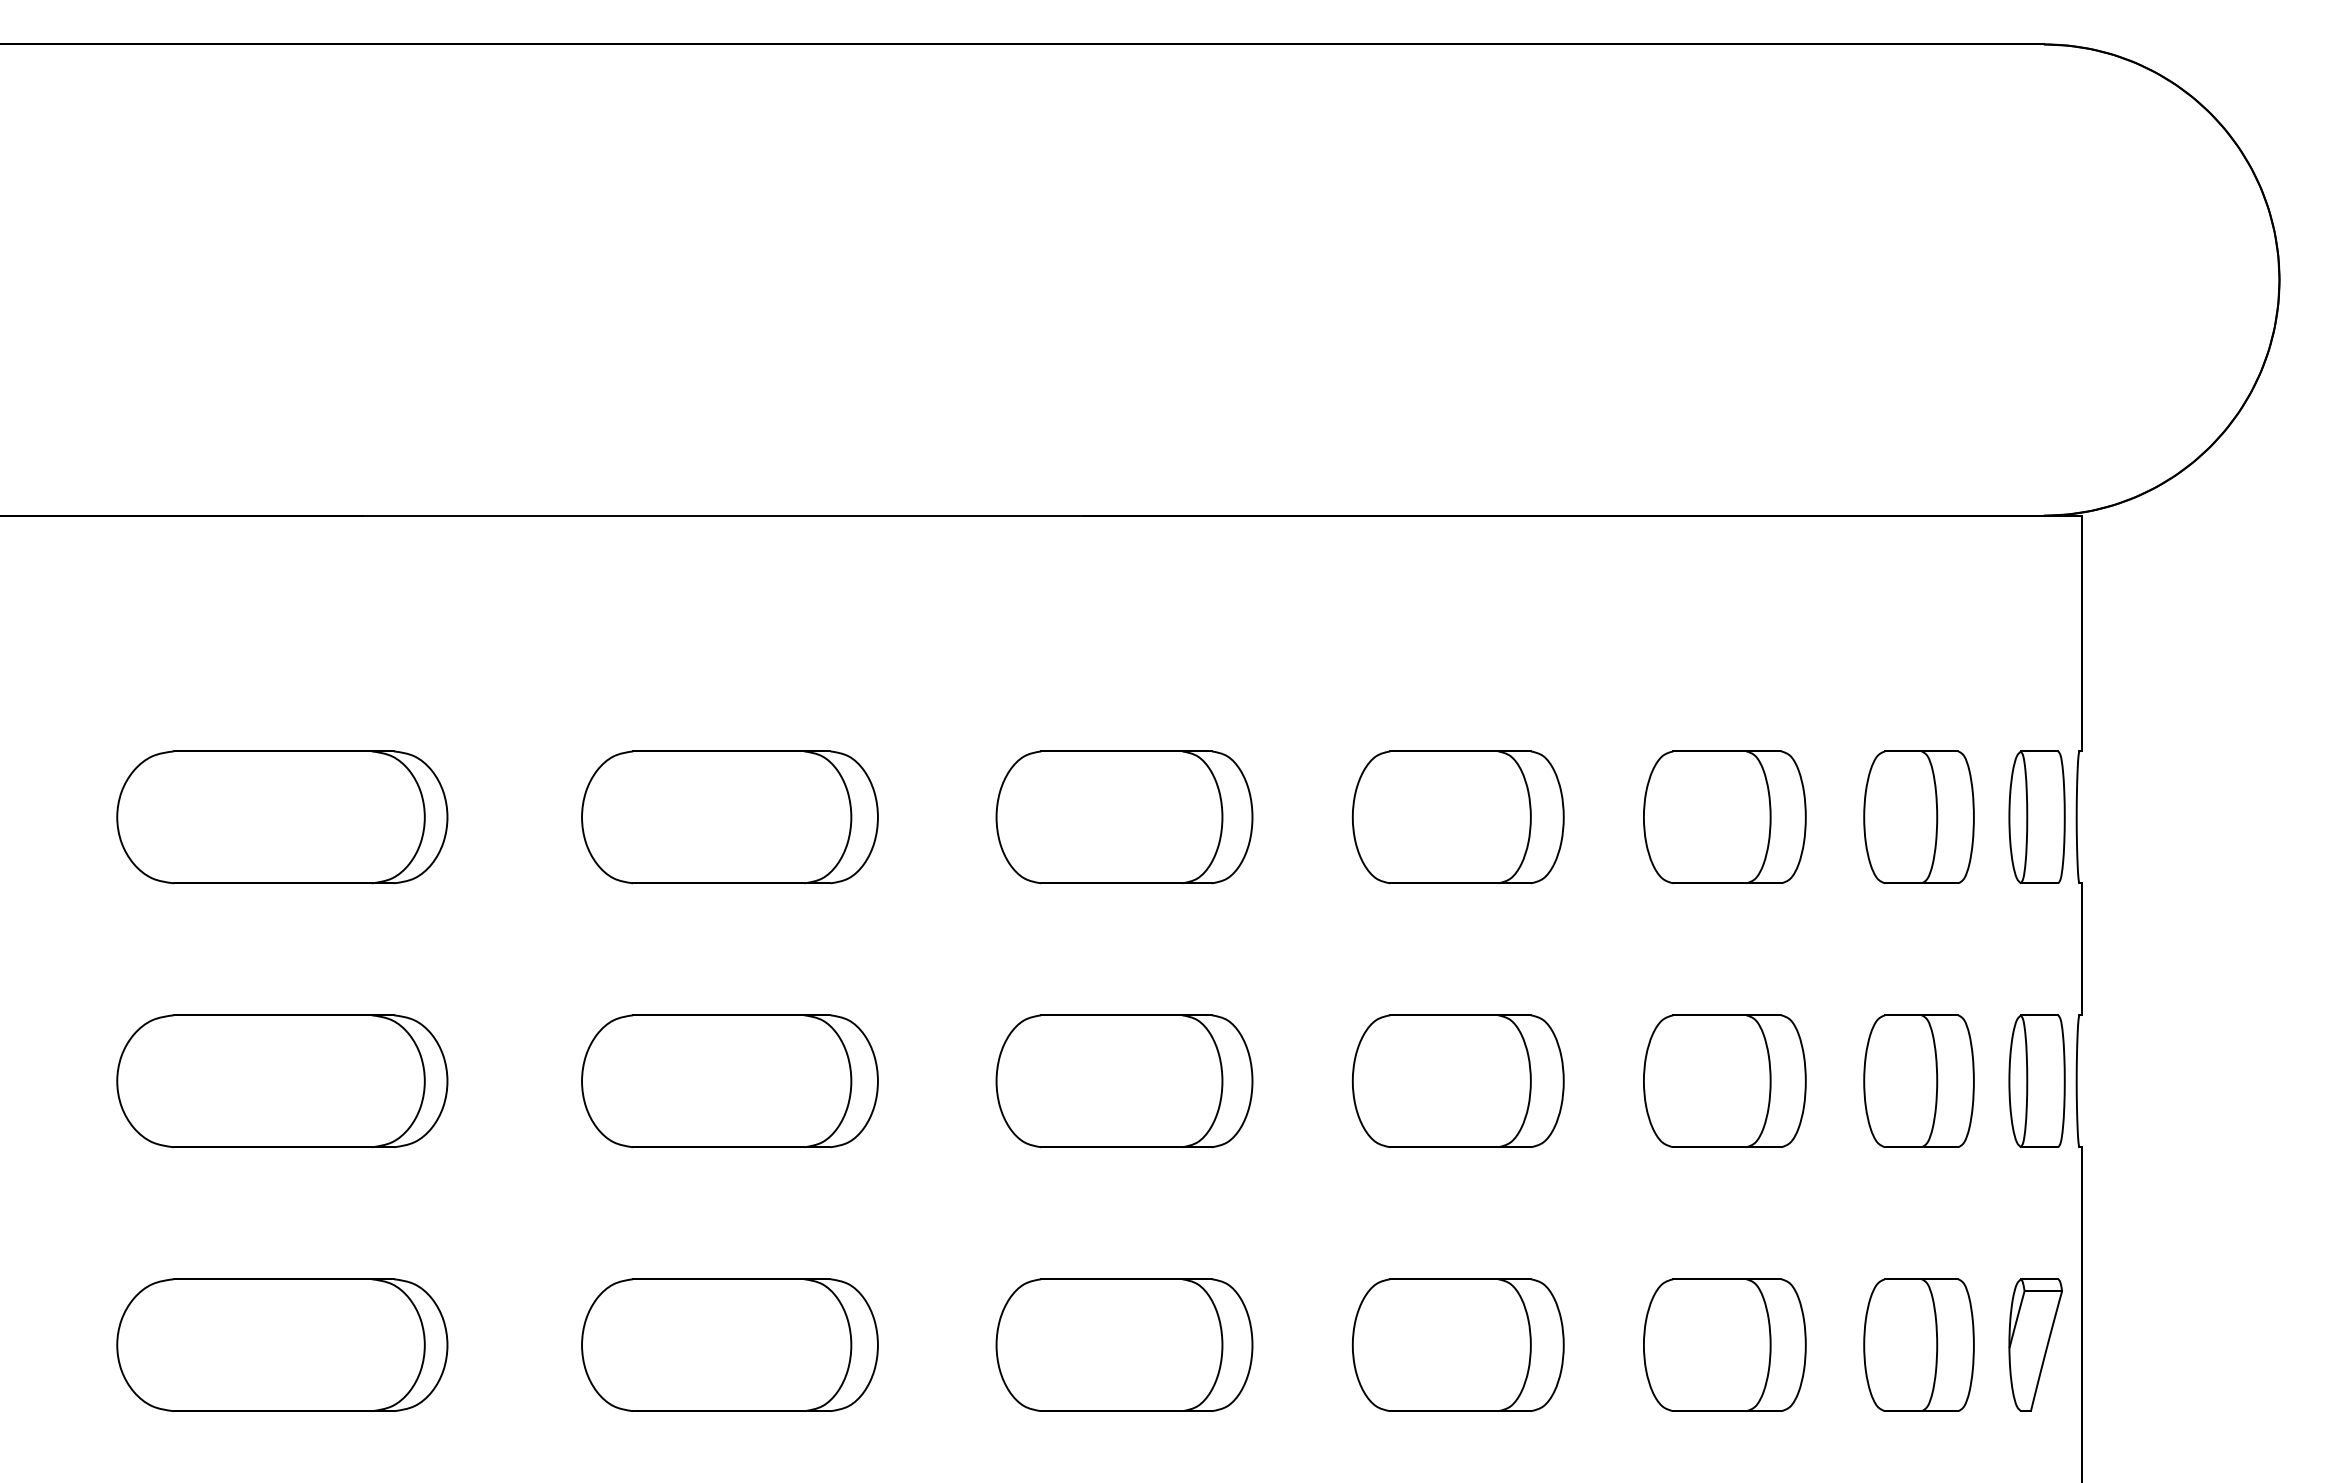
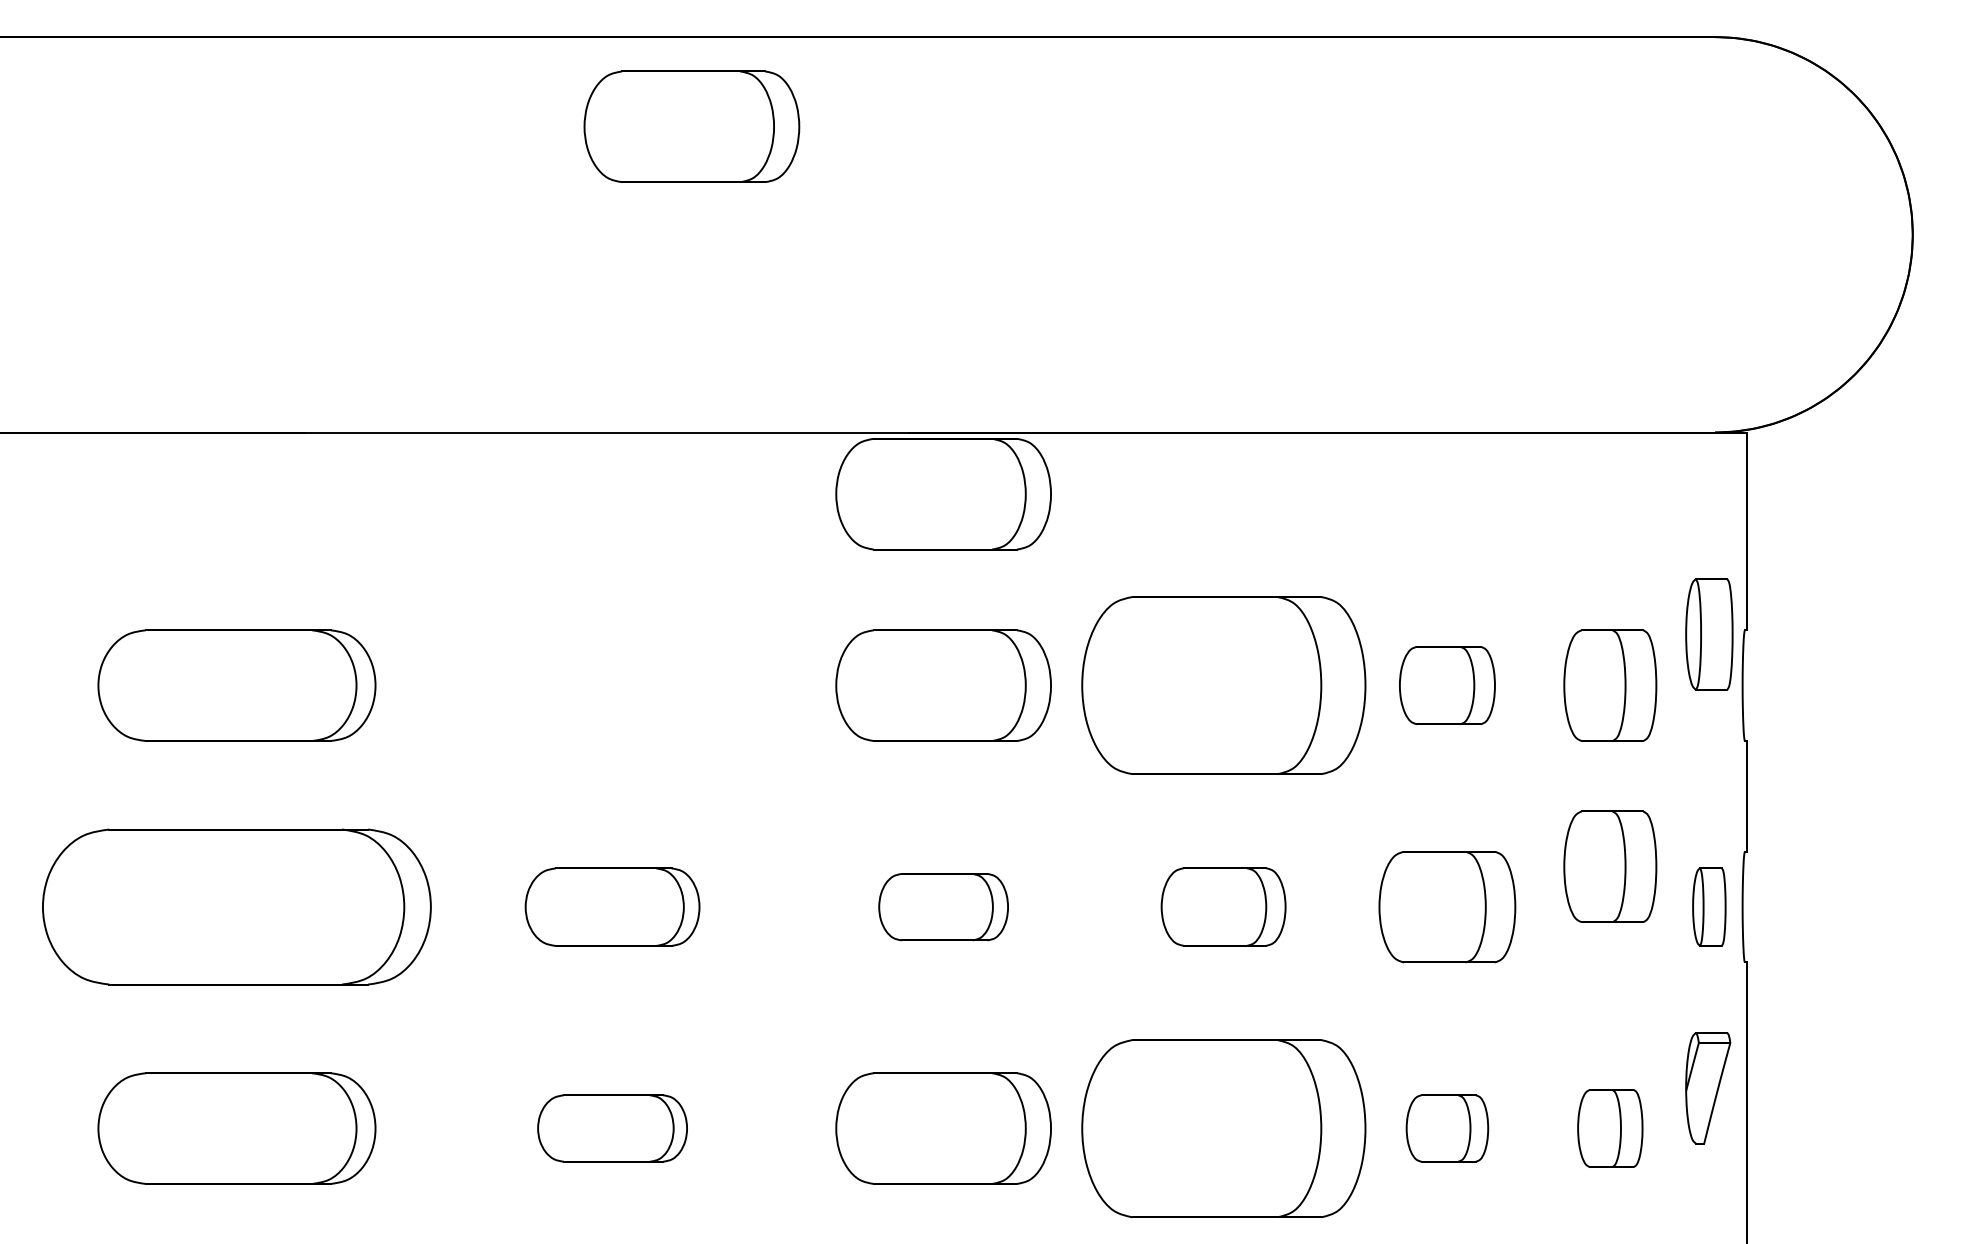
part: (824, 151) -> (691, 126), added
part: (1124, 588) -> (943, 493), added
part: (1724, 816) -> (1447, 684), size x0.7
part: (2036, 816) -> (1708, 633), moved
part: (729, 817) -> (612, 685), removed
part: (1457, 817) -> (1223, 685), size x1.6
part: (1457, 1080) -> (1223, 906), size x0.7
part: (1918, 1080) -> (1609, 866), moved
part: (2036, 1080) -> (1708, 906), size x0.7
part: (282, 1081) -> (237, 907), size x1.4
part: (729, 1081) -> (612, 907), size x0.7
part: (1124, 1081) -> (943, 907), size x0.6
part: (729, 1344) -> (612, 1127), size x0.6
part: (1457, 1344) -> (1223, 1127), size x1.6
part: (1724, 1344) -> (1447, 1127), size x0.6
part: (1918, 1344) -> (1609, 1127), size x0.7
part: (2035, 1344) -> (1708, 1087), moved

